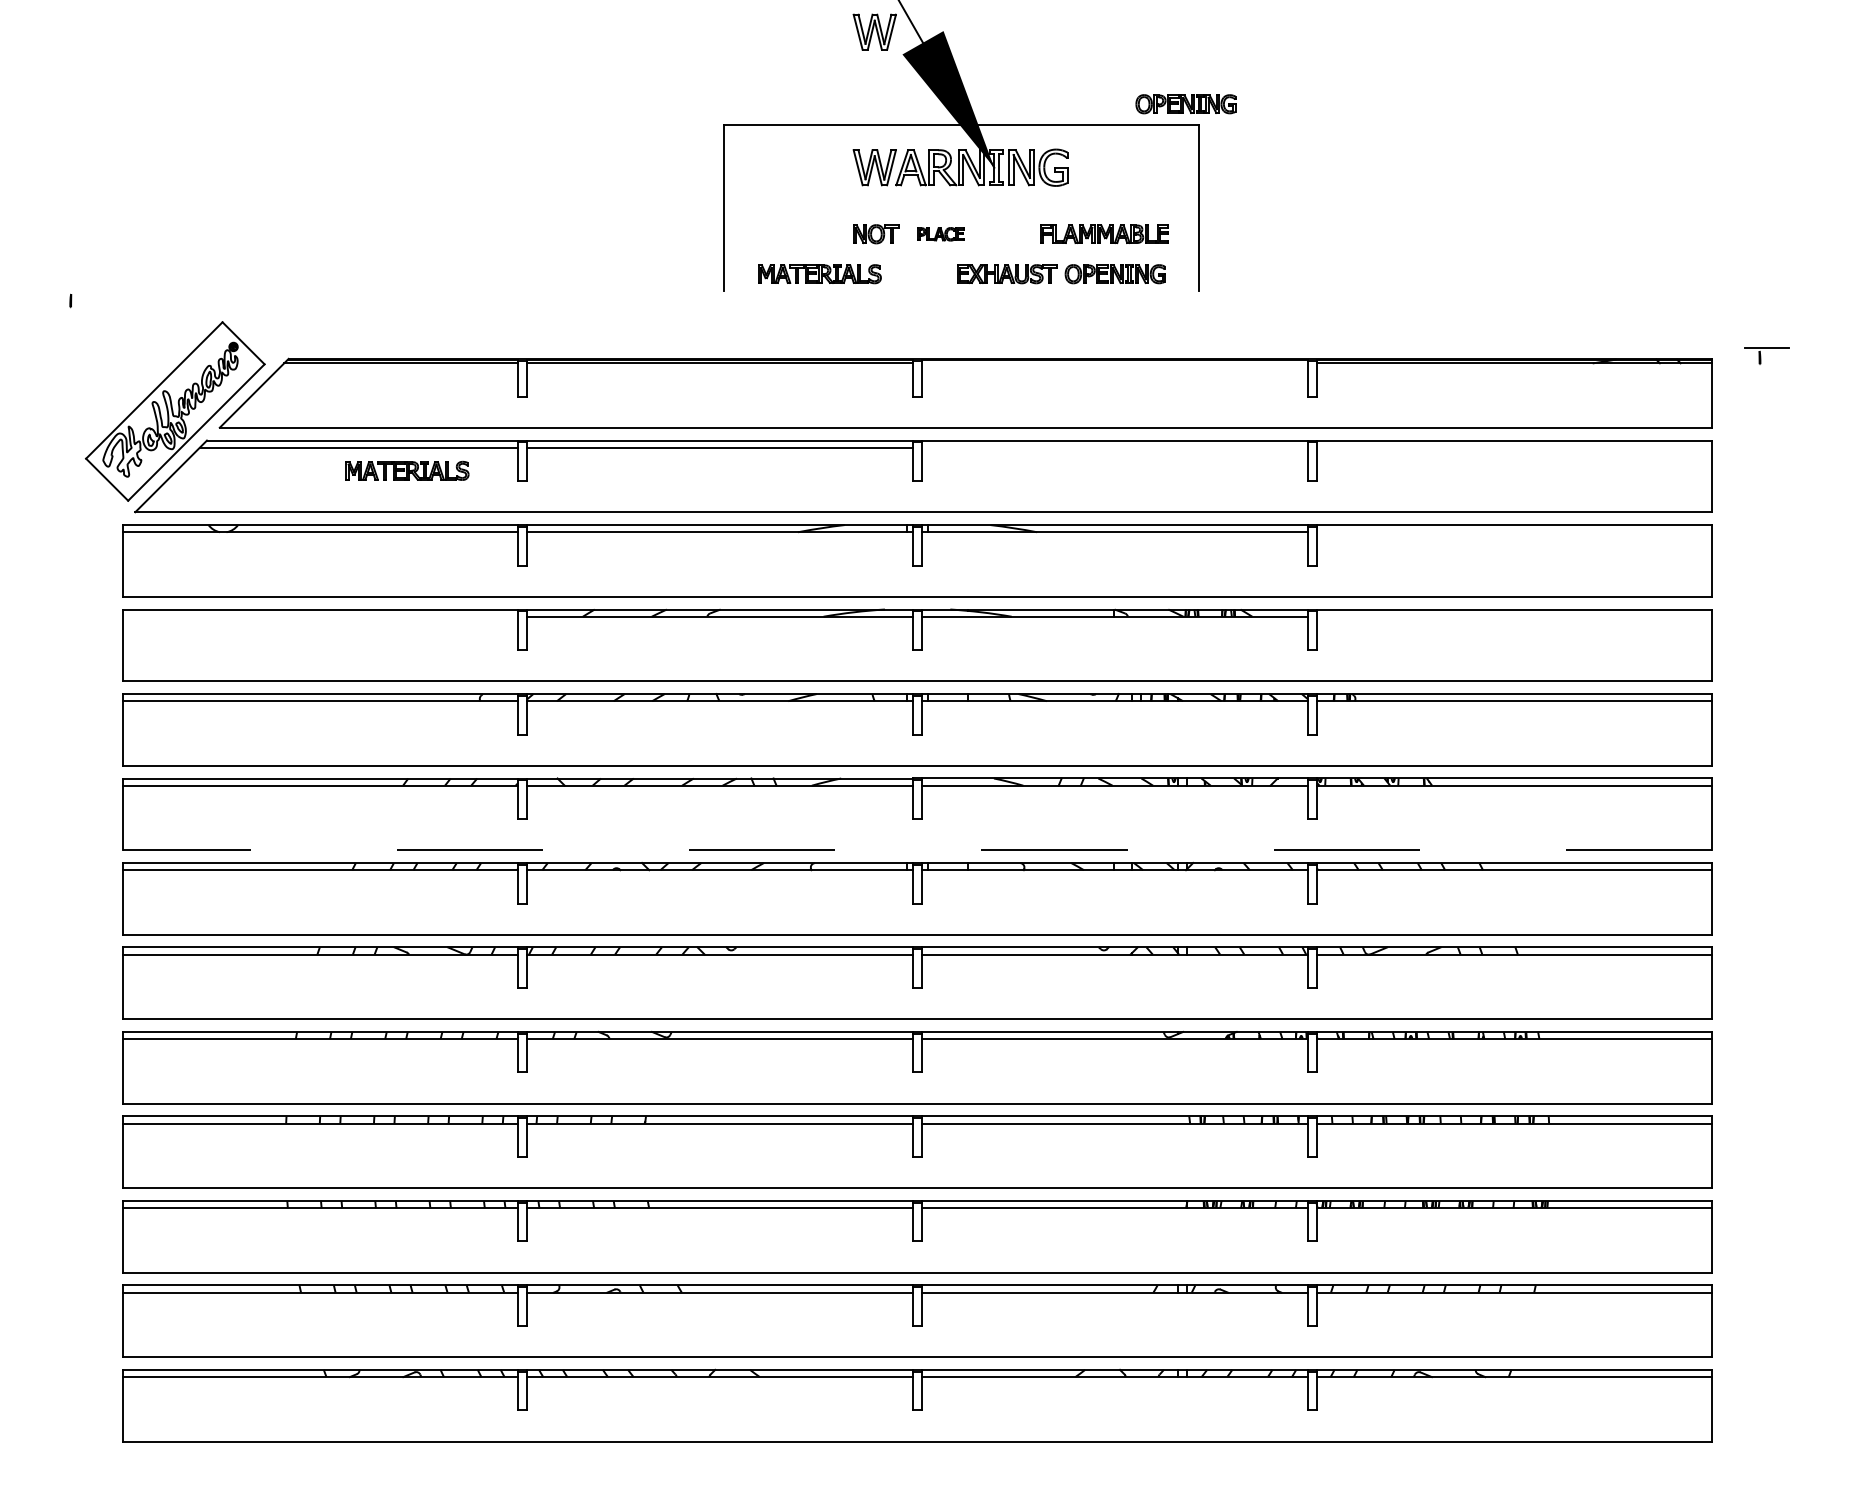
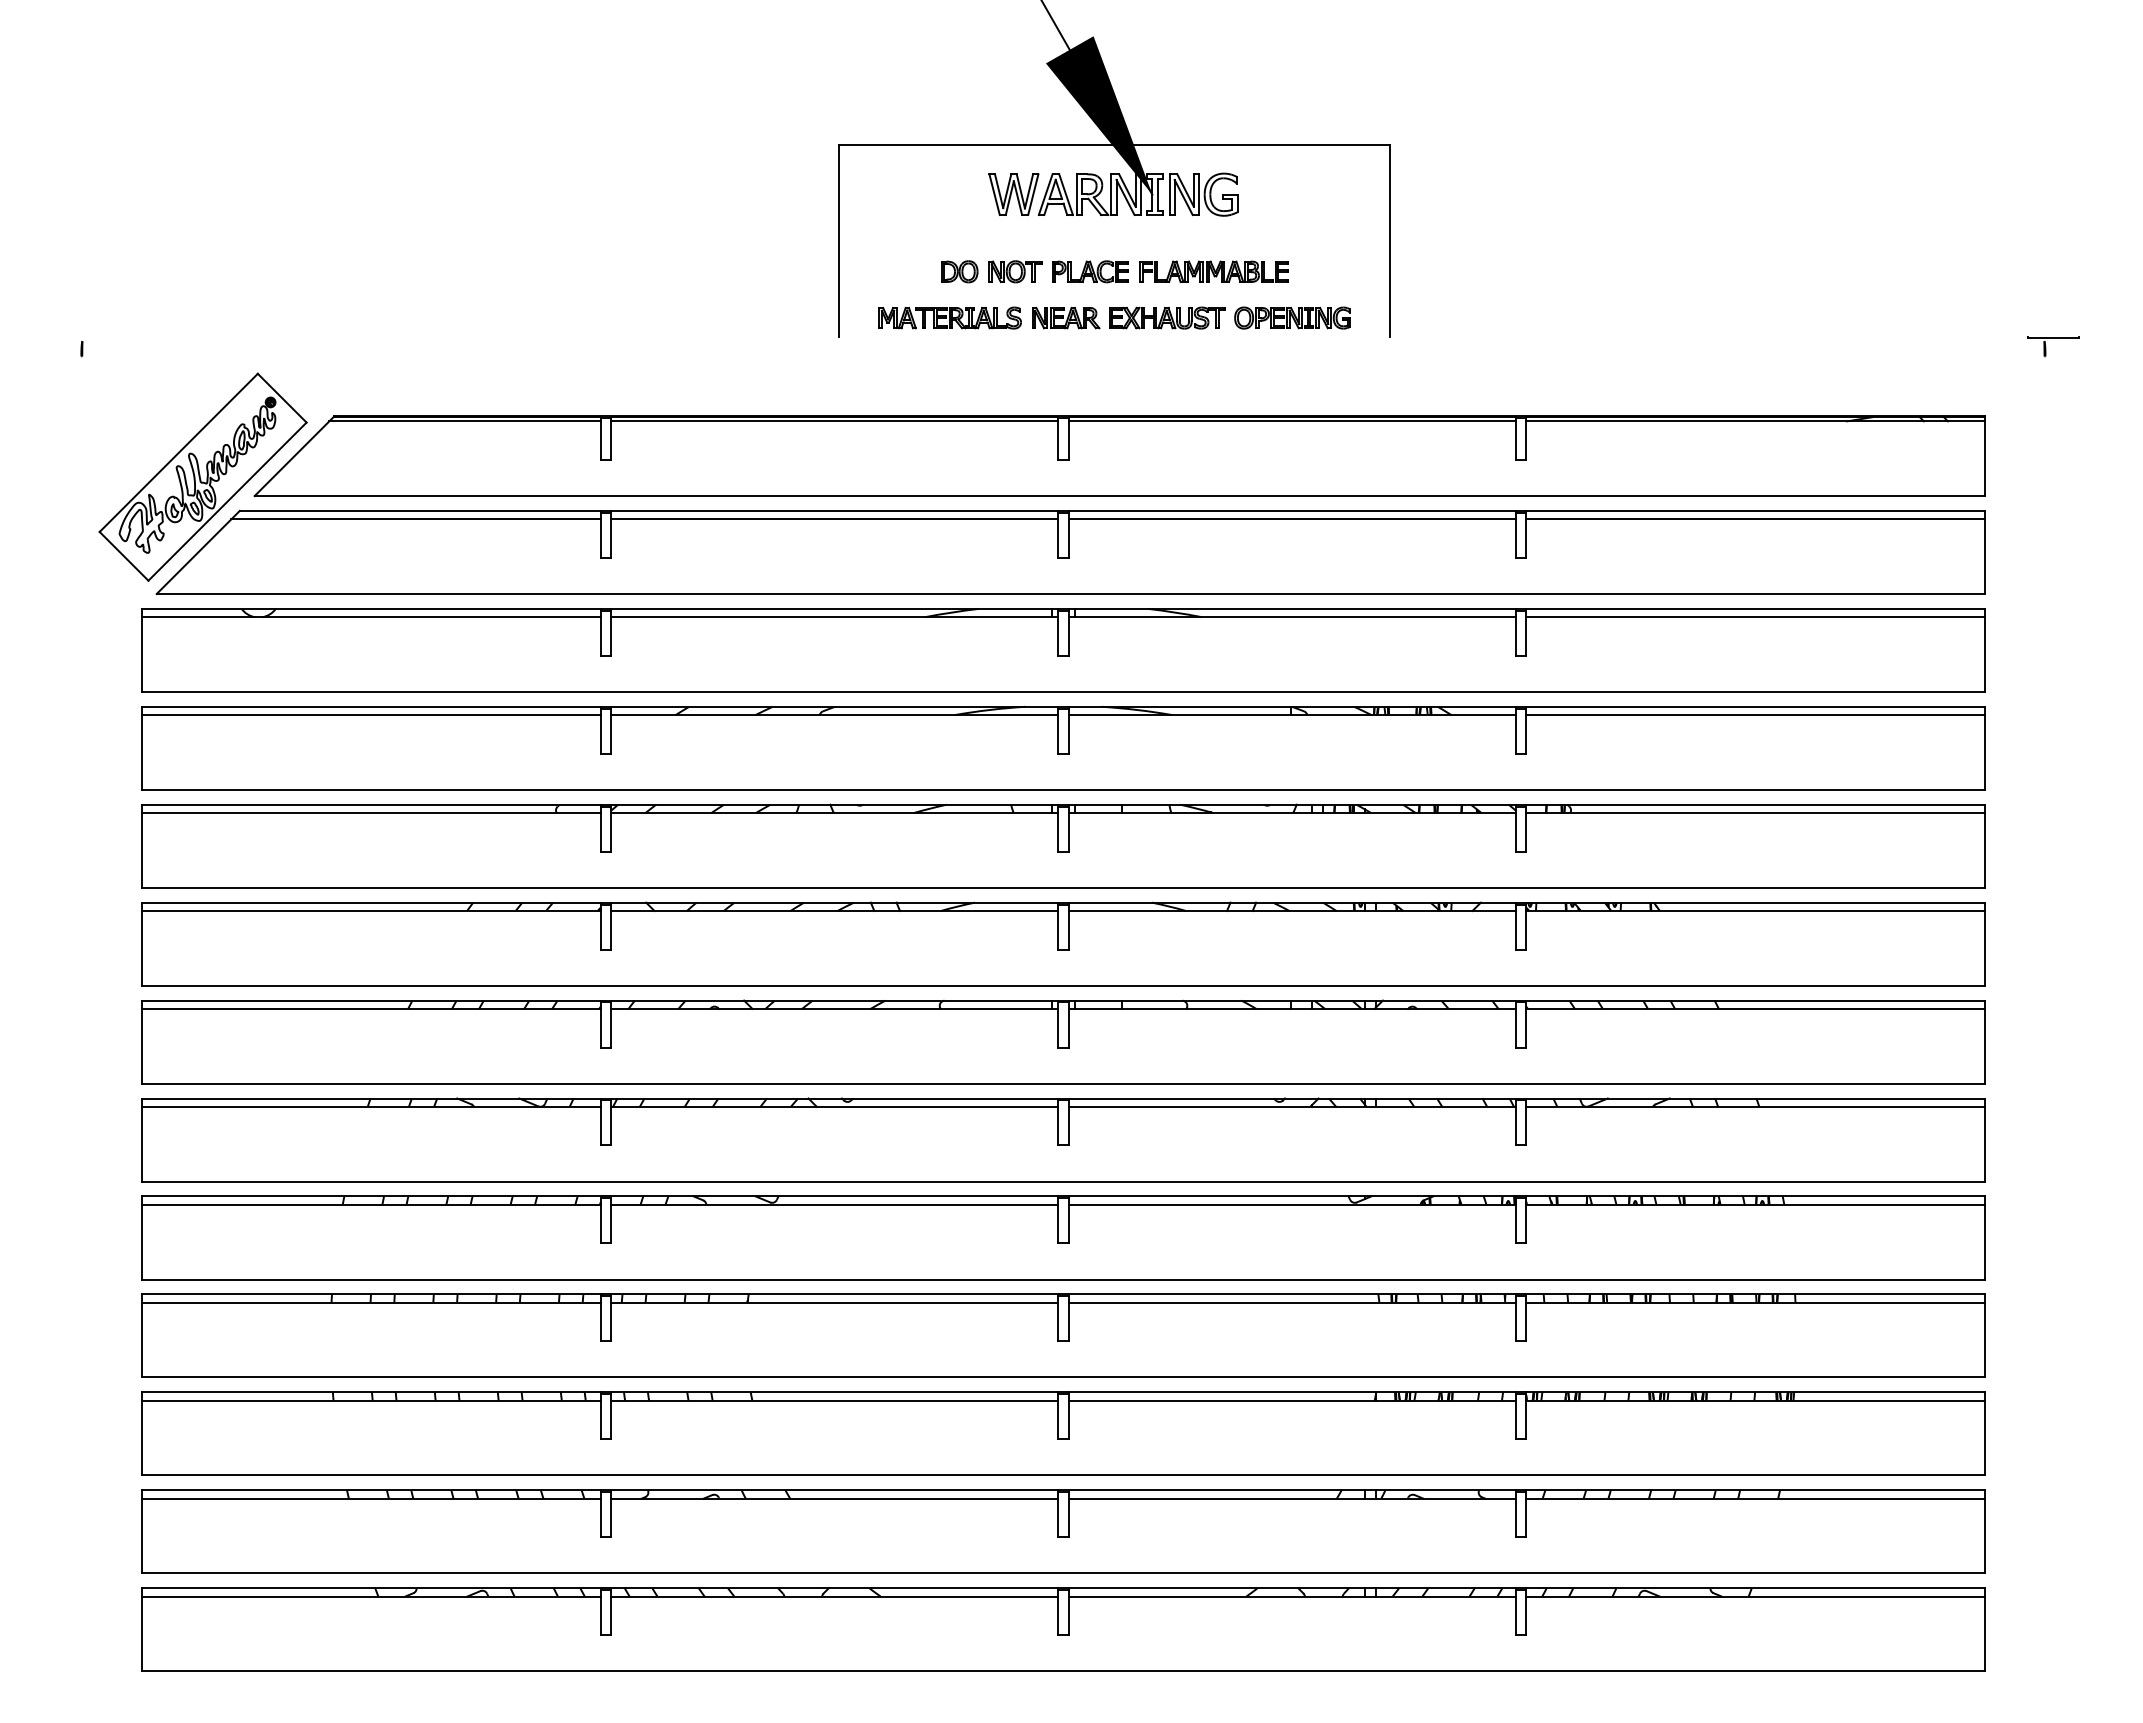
part: (874, 32) -> (1013, 37), removed
part: (1185, 103) -> (1374, 120), removed
part: (827, 234) -> (959, 271), added
part: (940, 234) -> (1090, 271), size x1.43
part: (1103, 234) -> (1213, 271), moved
part: (920, 273) -> (1066, 317), added
part: (1761, 355) -> (2046, 346), moved
line: (1114, 363) -> (1291, 421), added
line: (1114, 447) -> (1291, 519), added
line: (1514, 447) -> (1755, 519), added
part: (406, 470) -> (471, 545), removed
line: (1514, 532) -> (1755, 617), added
line: (320, 617) -> (371, 715), added
line: (1514, 617) -> (1755, 715), added
line: (916, 849) -> (1062, 985), dashed -> solid

